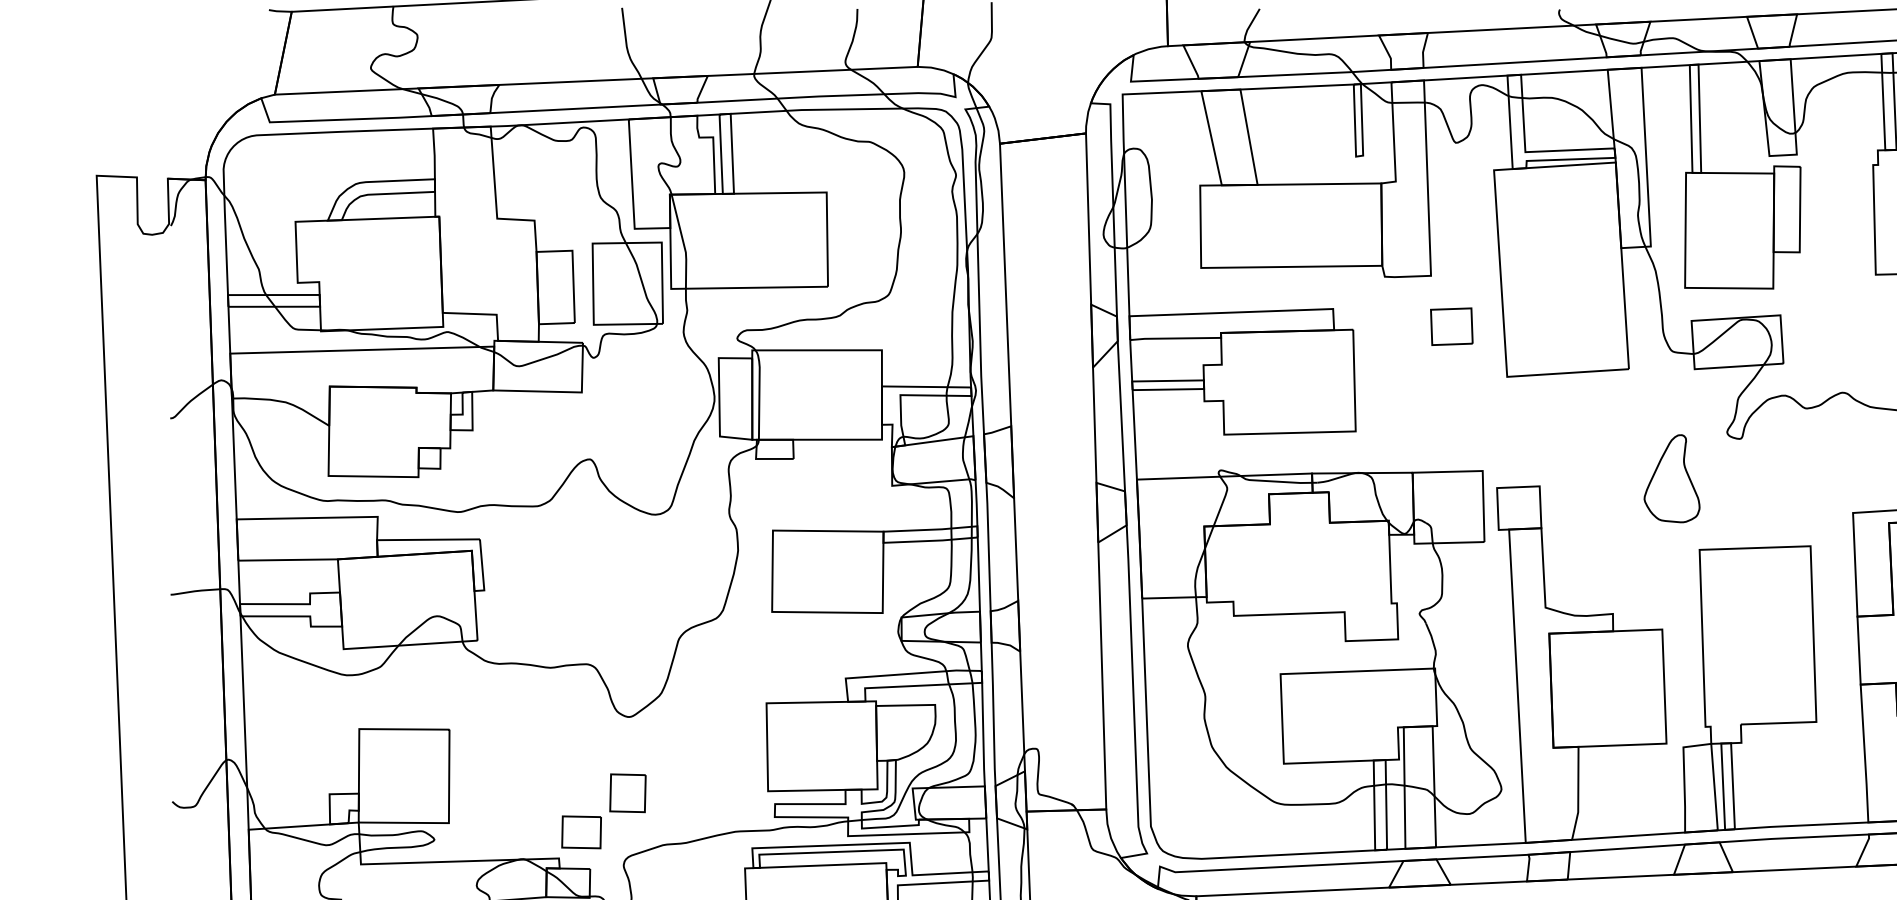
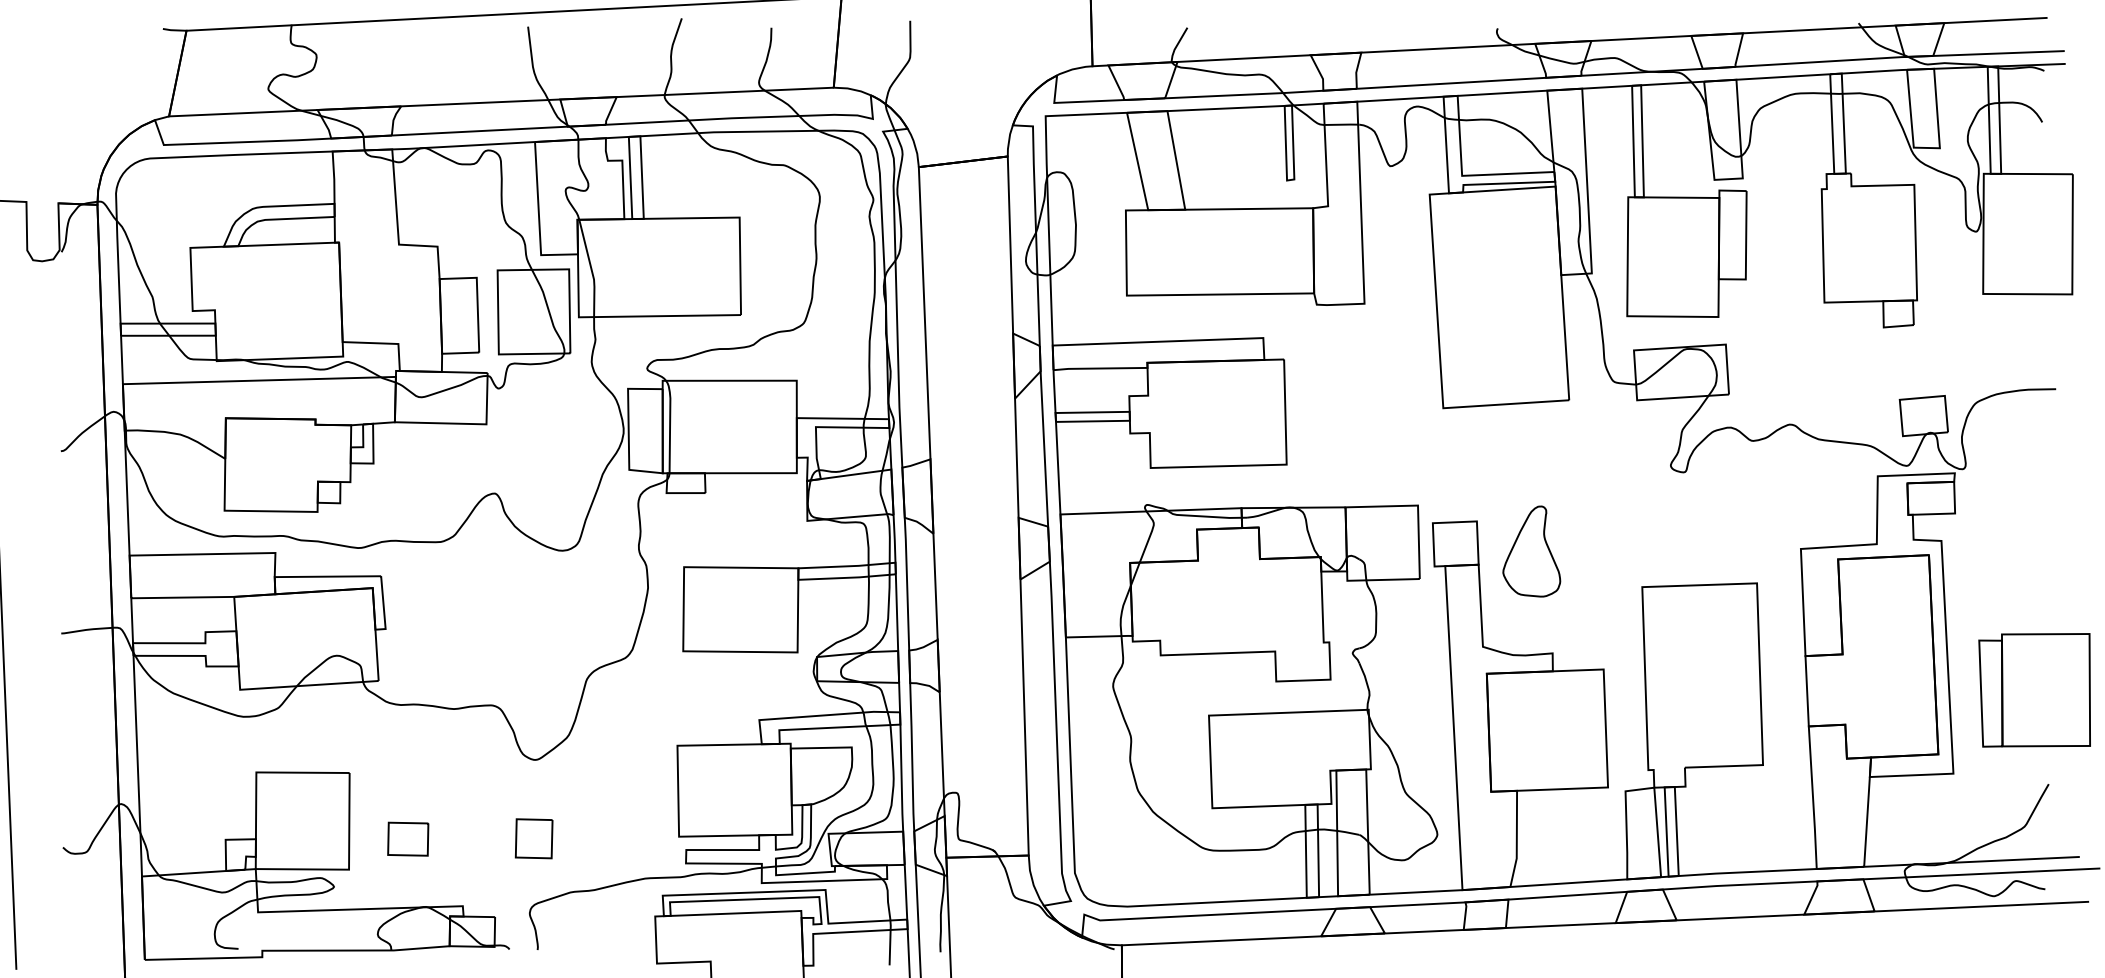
part: (1451, 326) -> (1385, 356), removed
part: (1671, 478) -> (1531, 551), moved
part: (581, 831) -> (408, 838), moved

